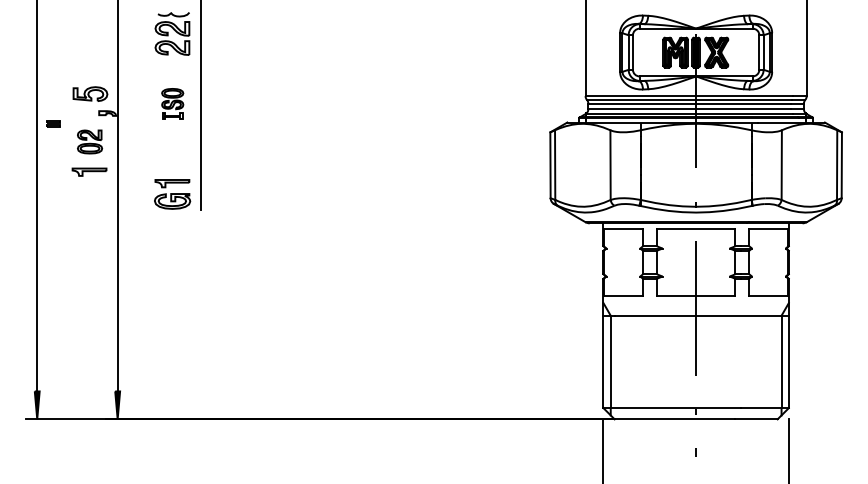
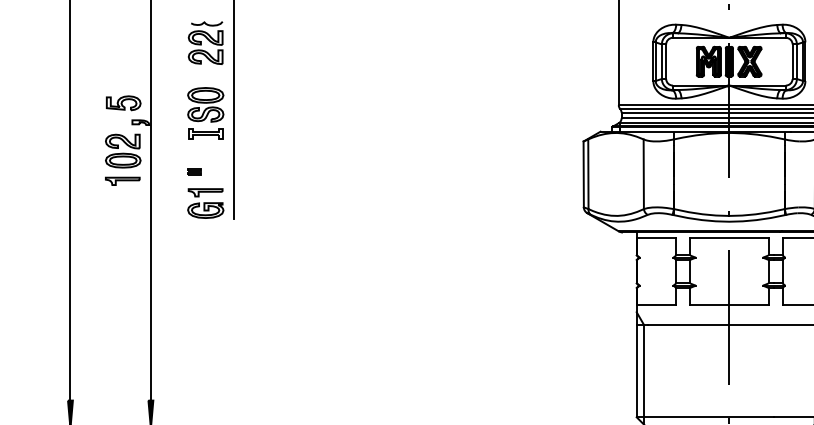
part: (172, 103) -> (205, 112), size x1.67
part: (53, 123) -> (194, 171), moved
part: (89, 141) -> (122, 150), size x1.43

